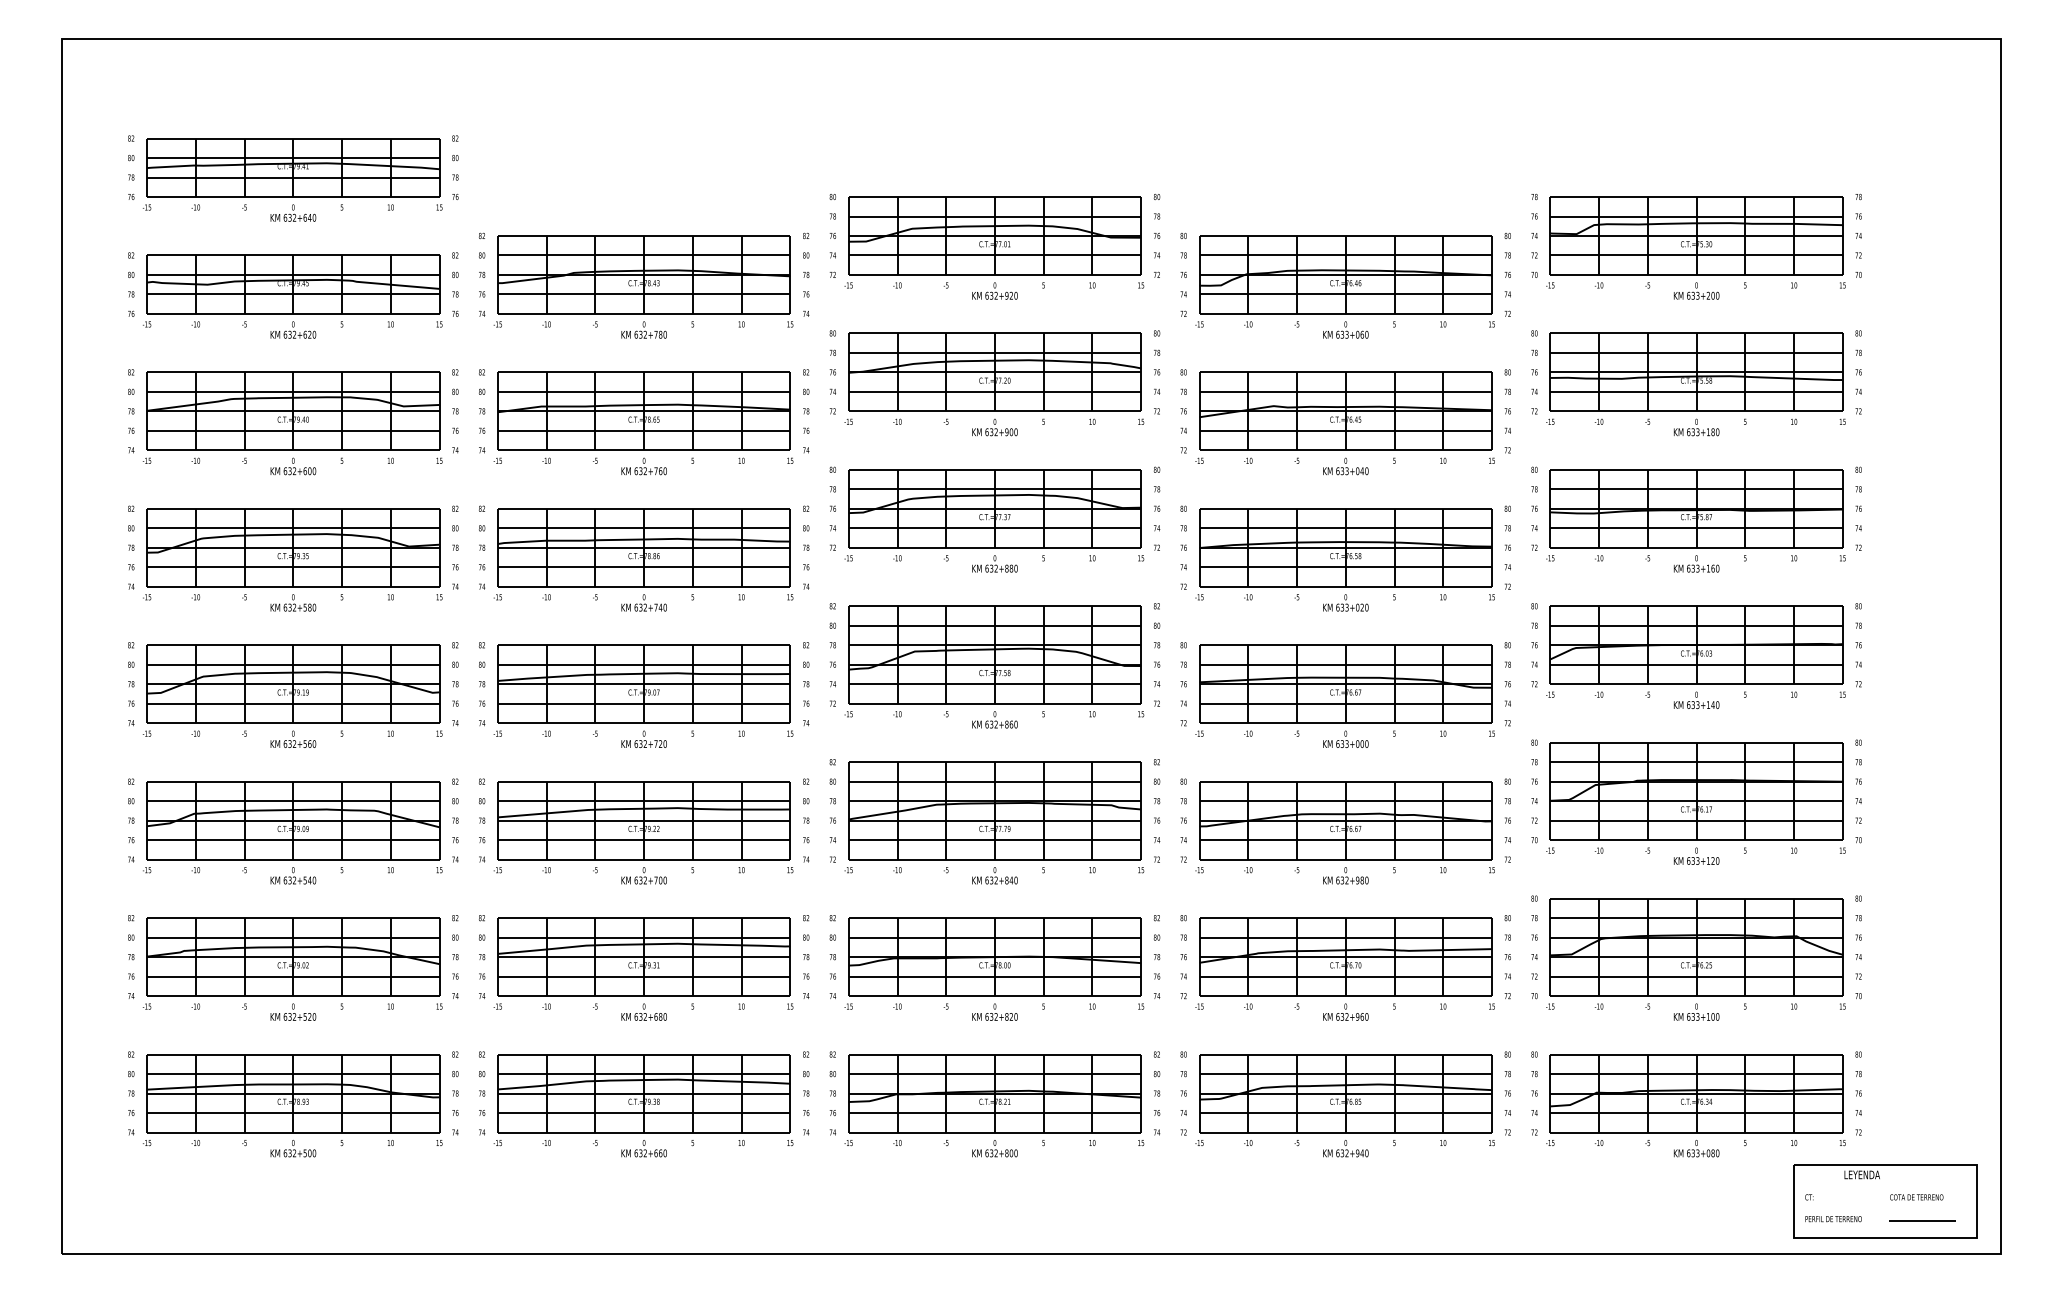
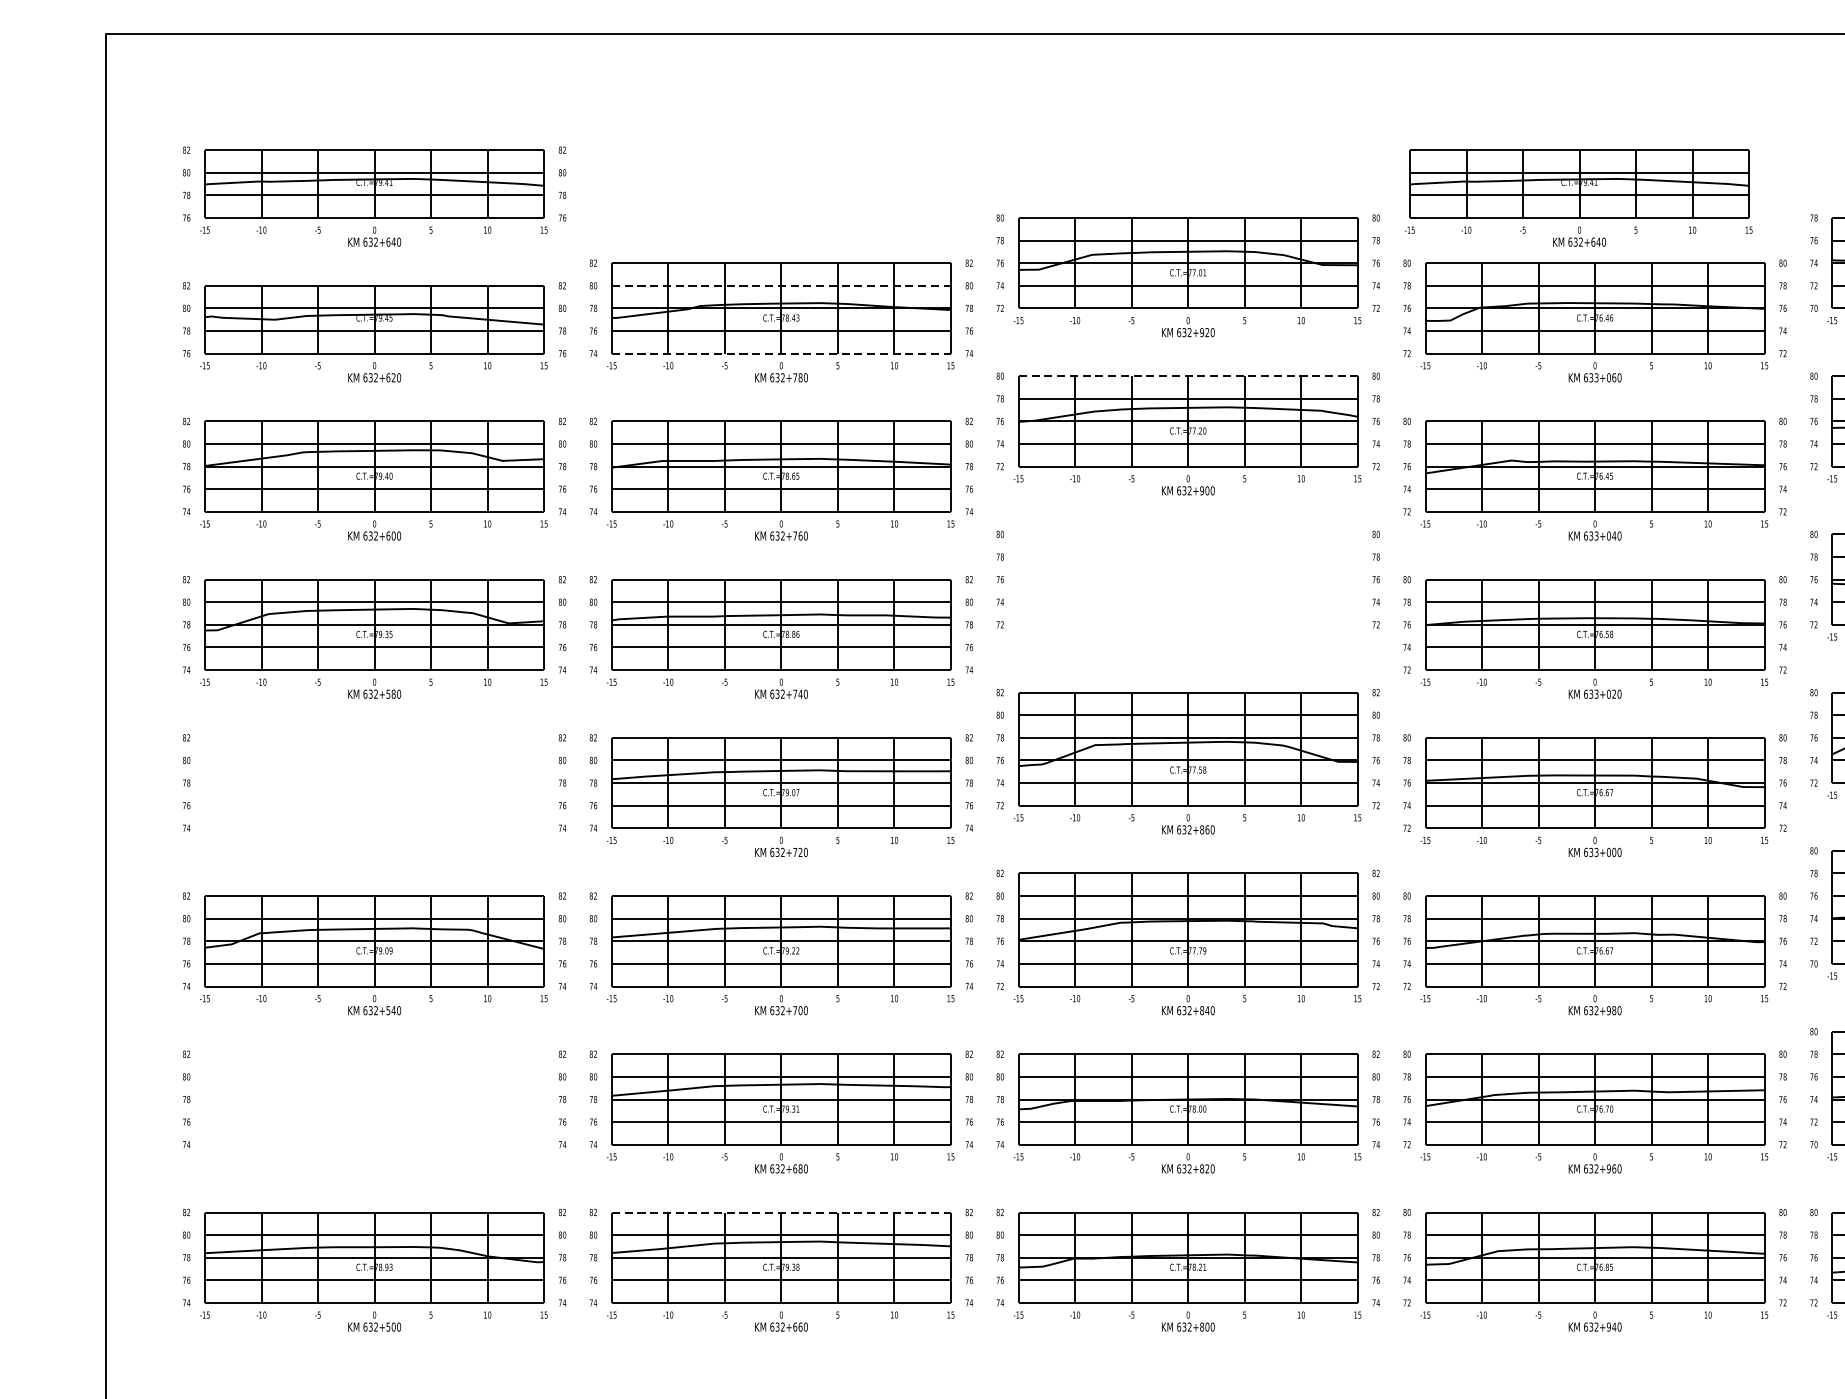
part: (1331, 179) -> (1578, 197), added
line: (644, 255) -> (781, 285), solid -> dashed
line: (644, 313) -> (781, 353), solid -> dashed
line: (995, 333) -> (1188, 376), solid -> dashed
part: (994, 520) -> (1187, 593), removed
part: (292, 695) -> (373, 796), removed
part: (292, 968) -> (373, 1112), removed
line: (644, 1054) -> (781, 1212), solid -> dashed

